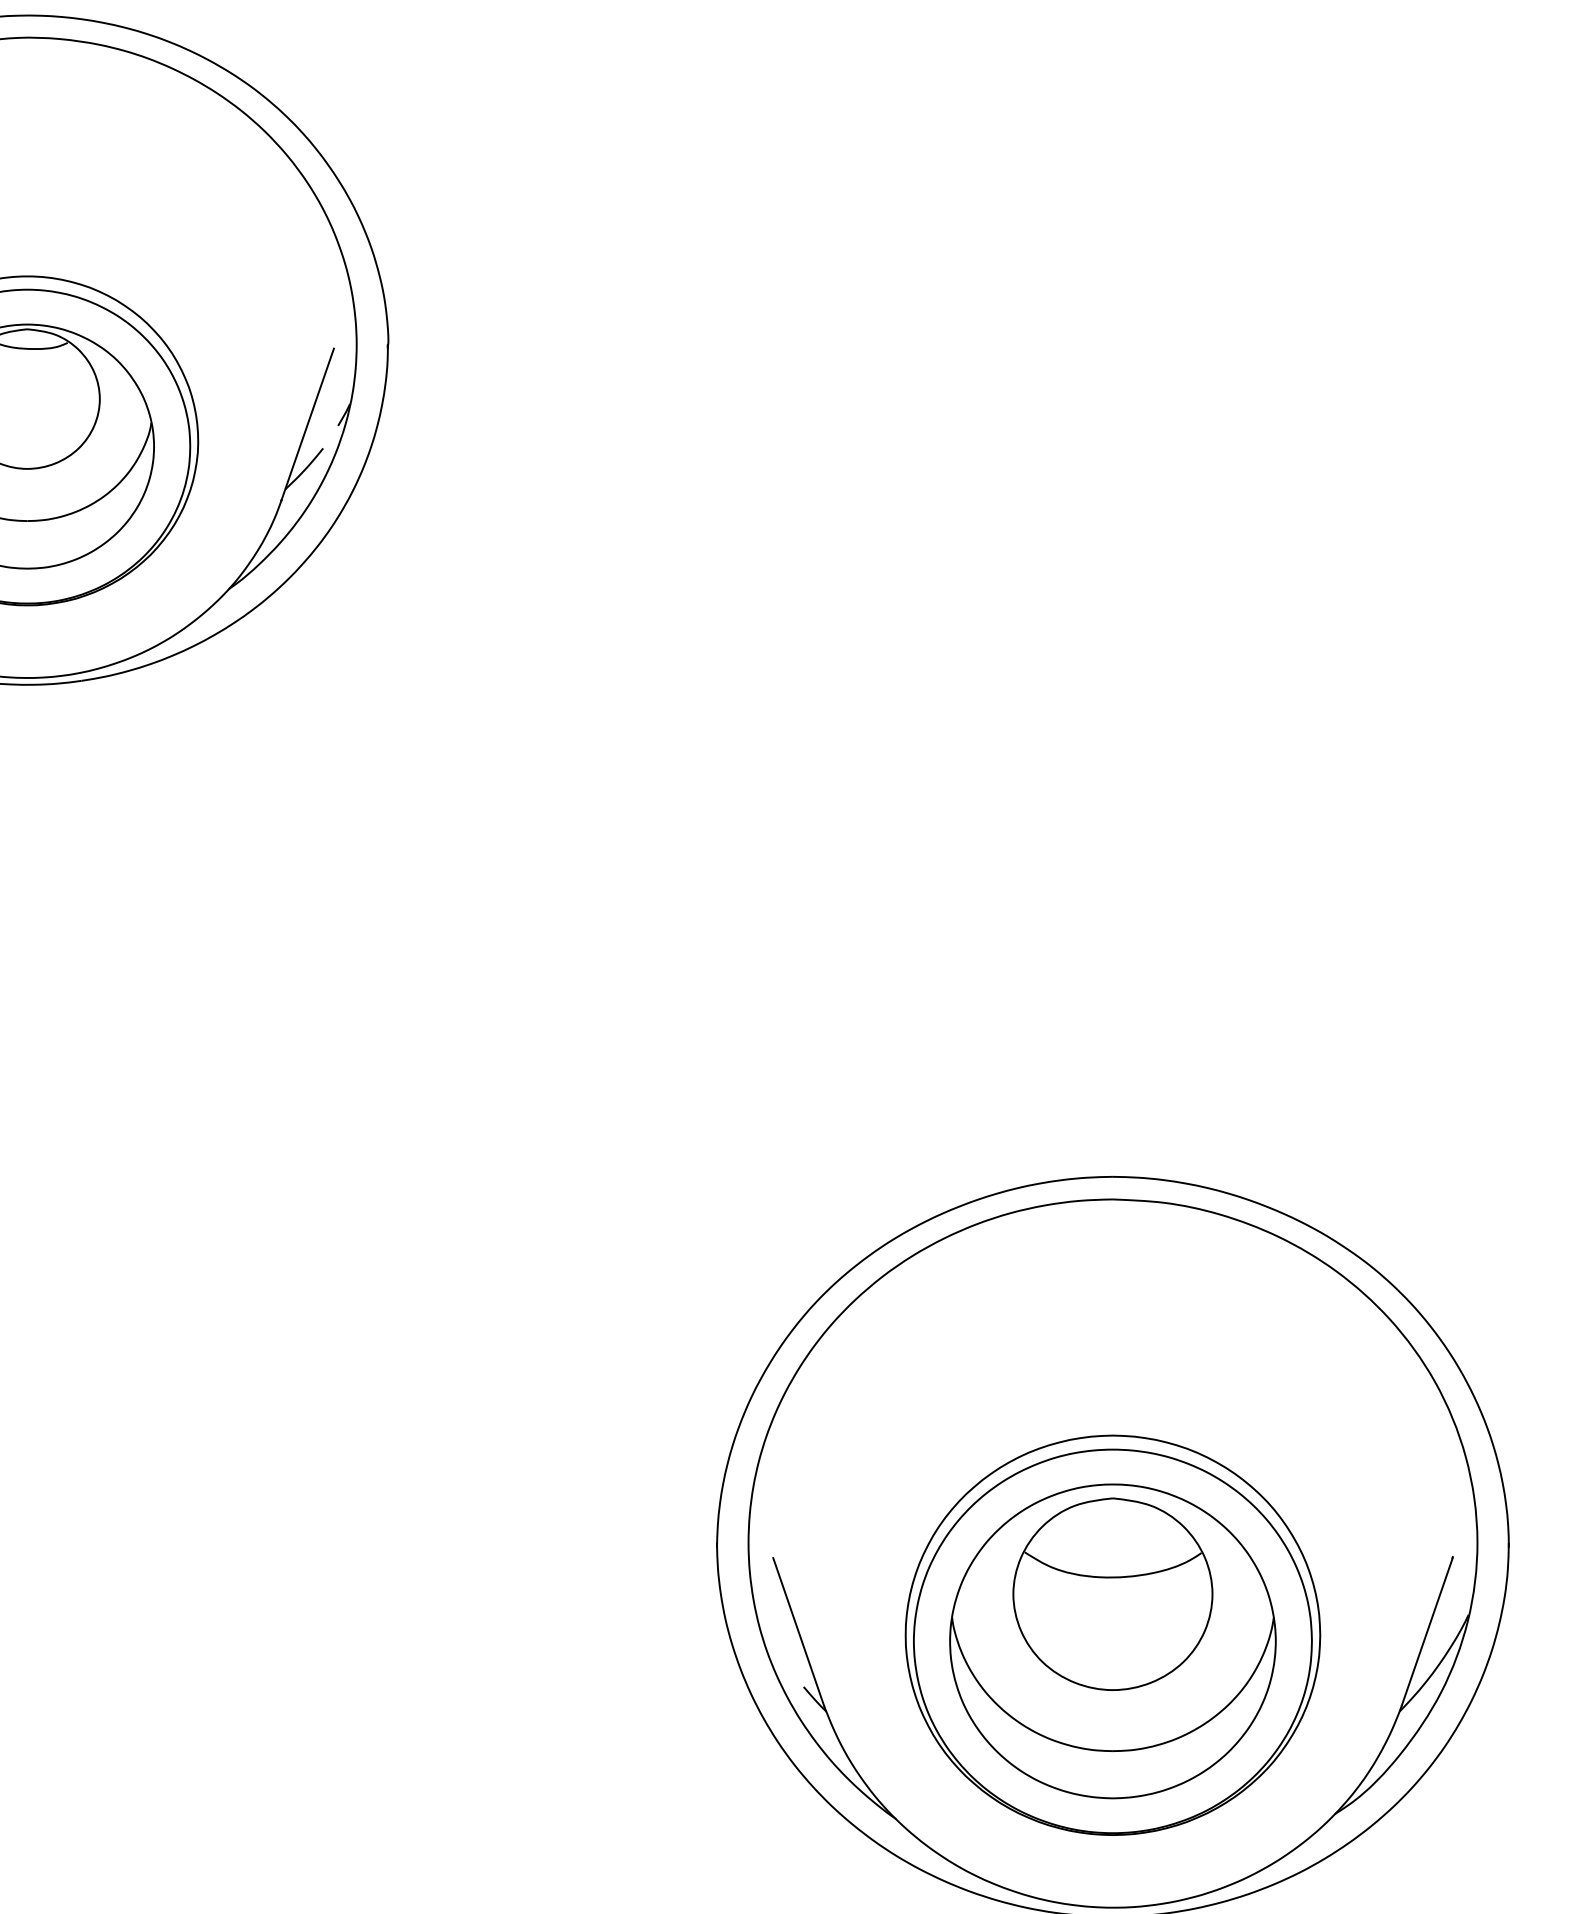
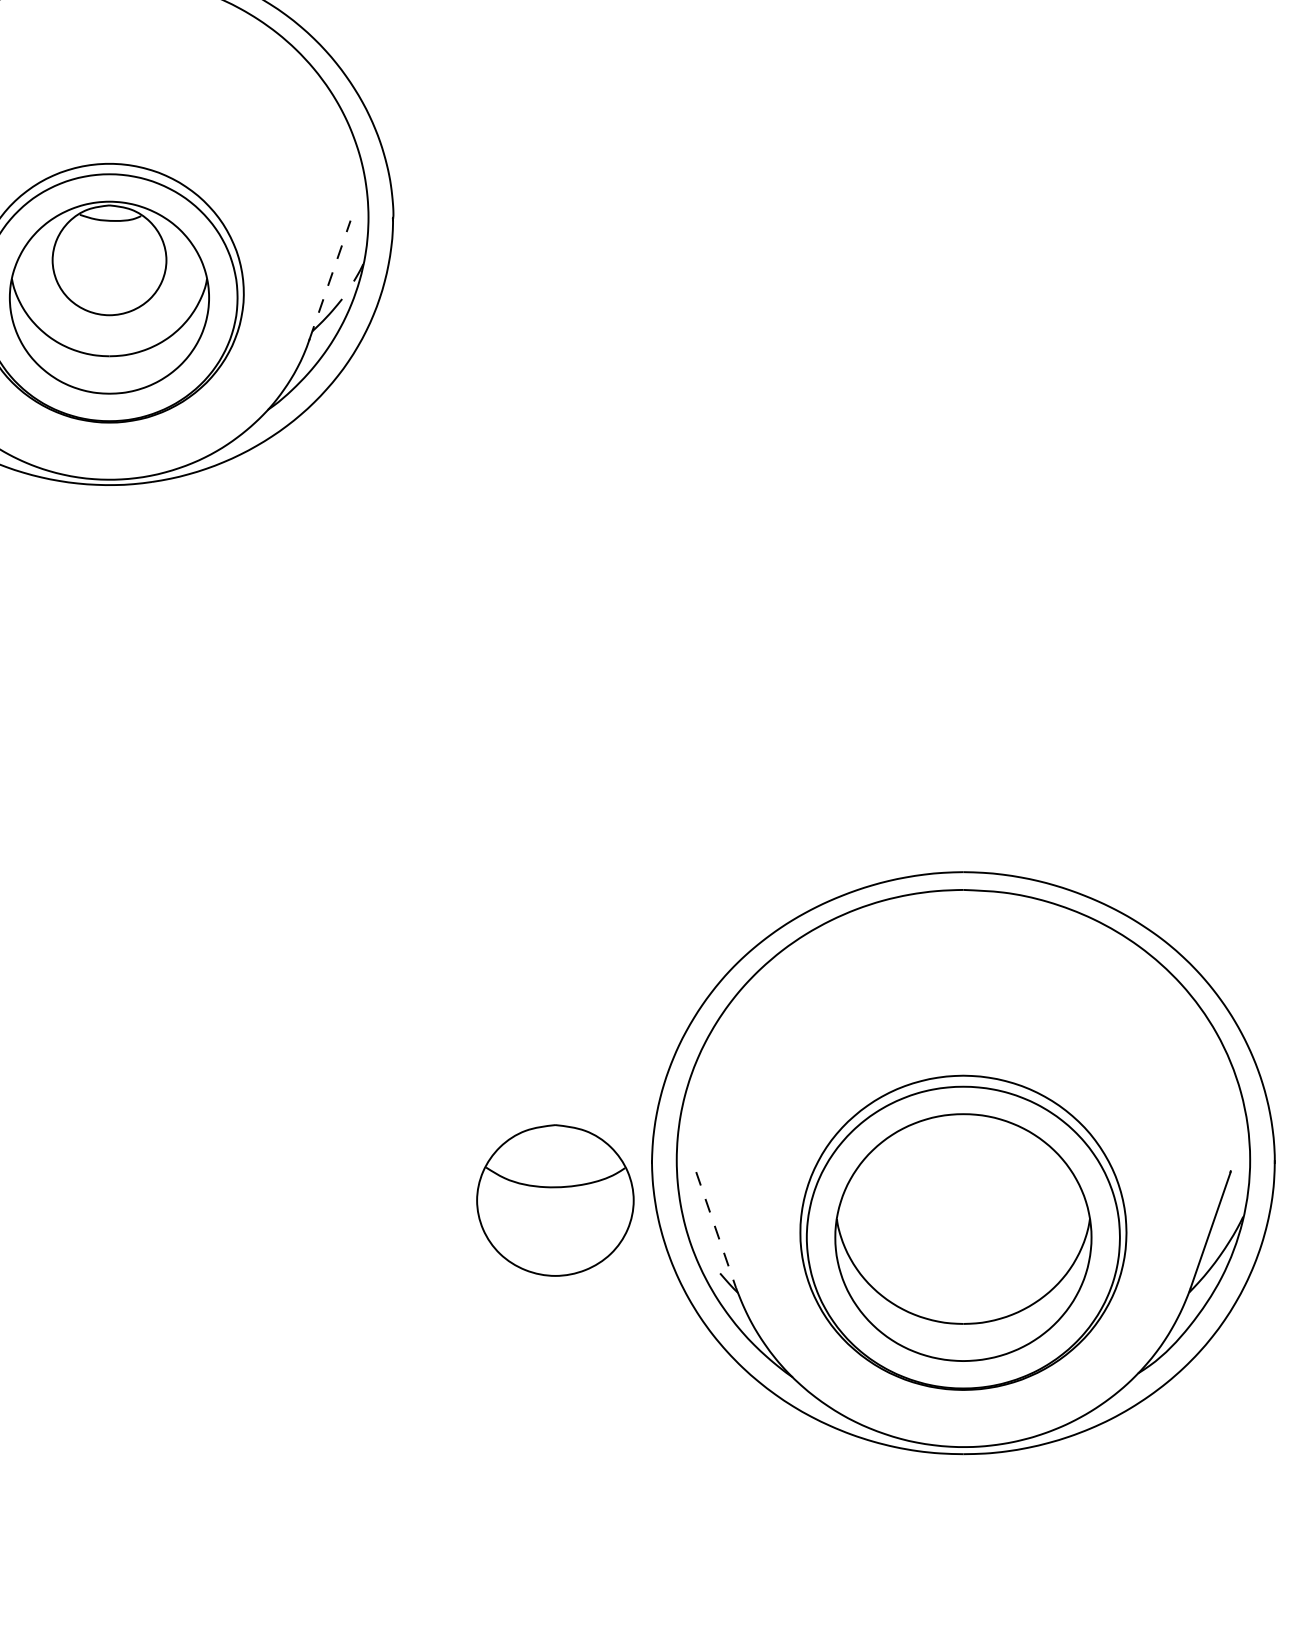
line: (308, 424) -> (330, 280), solid -> dashed
part: (1113, 1594) -> (555, 1200), moved
line: (799, 1632) -> (716, 1230), solid -> dashed

